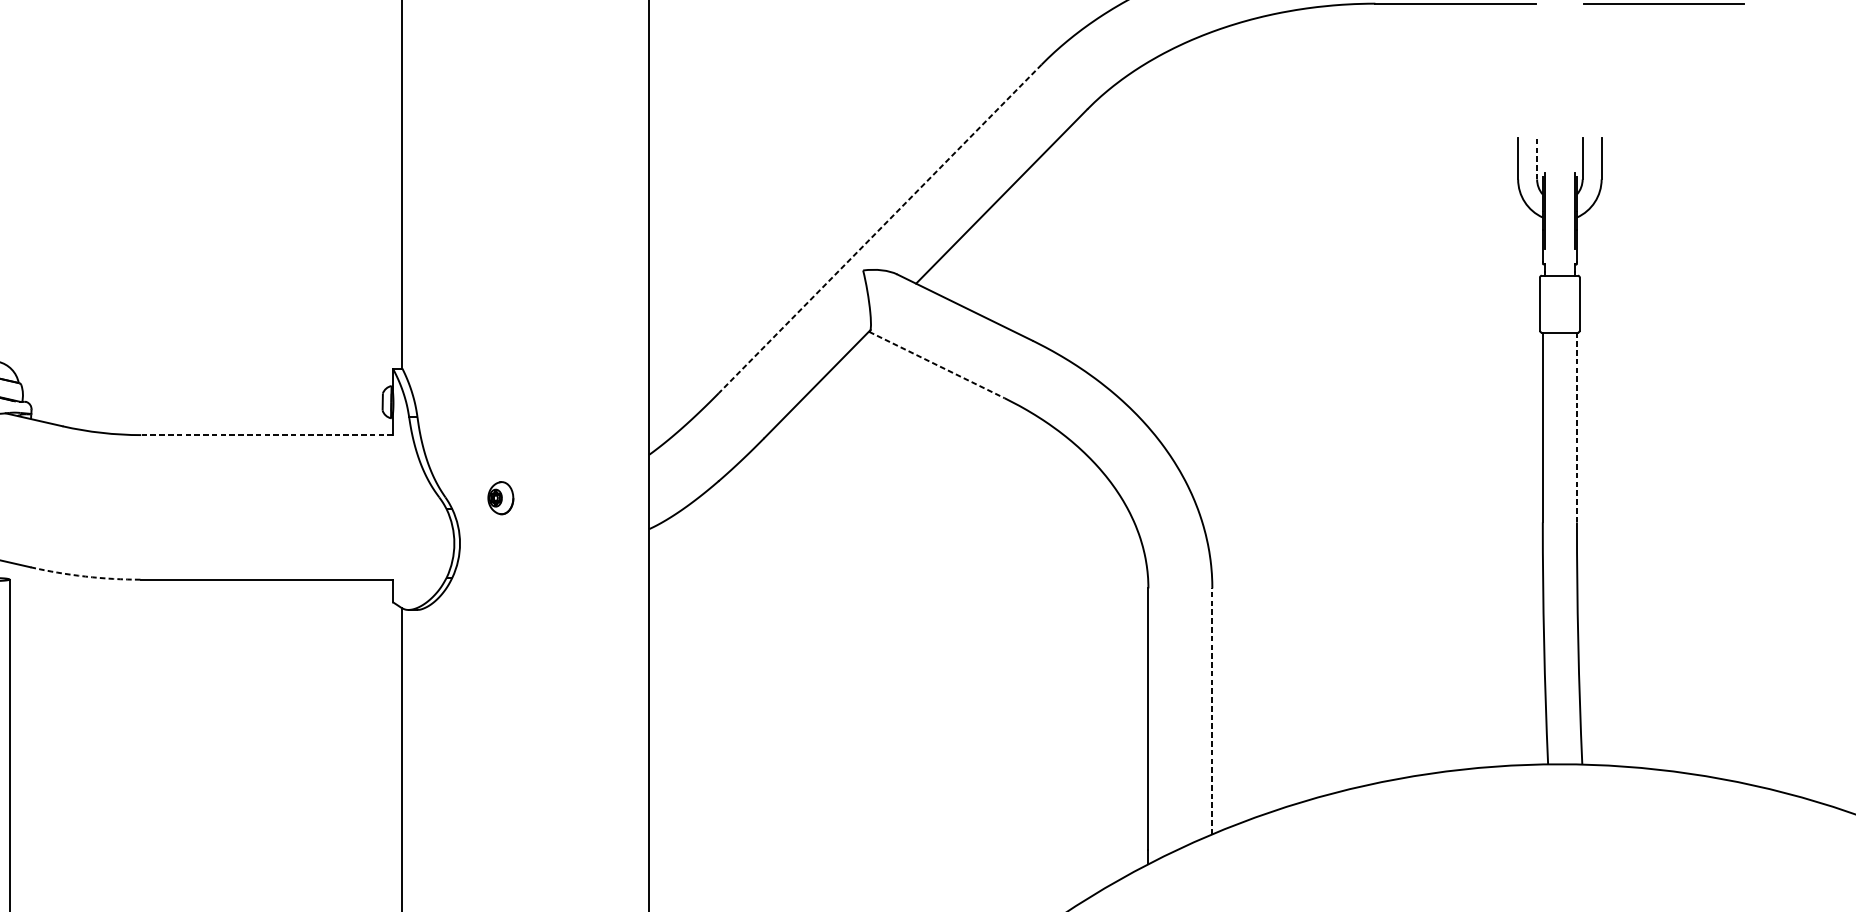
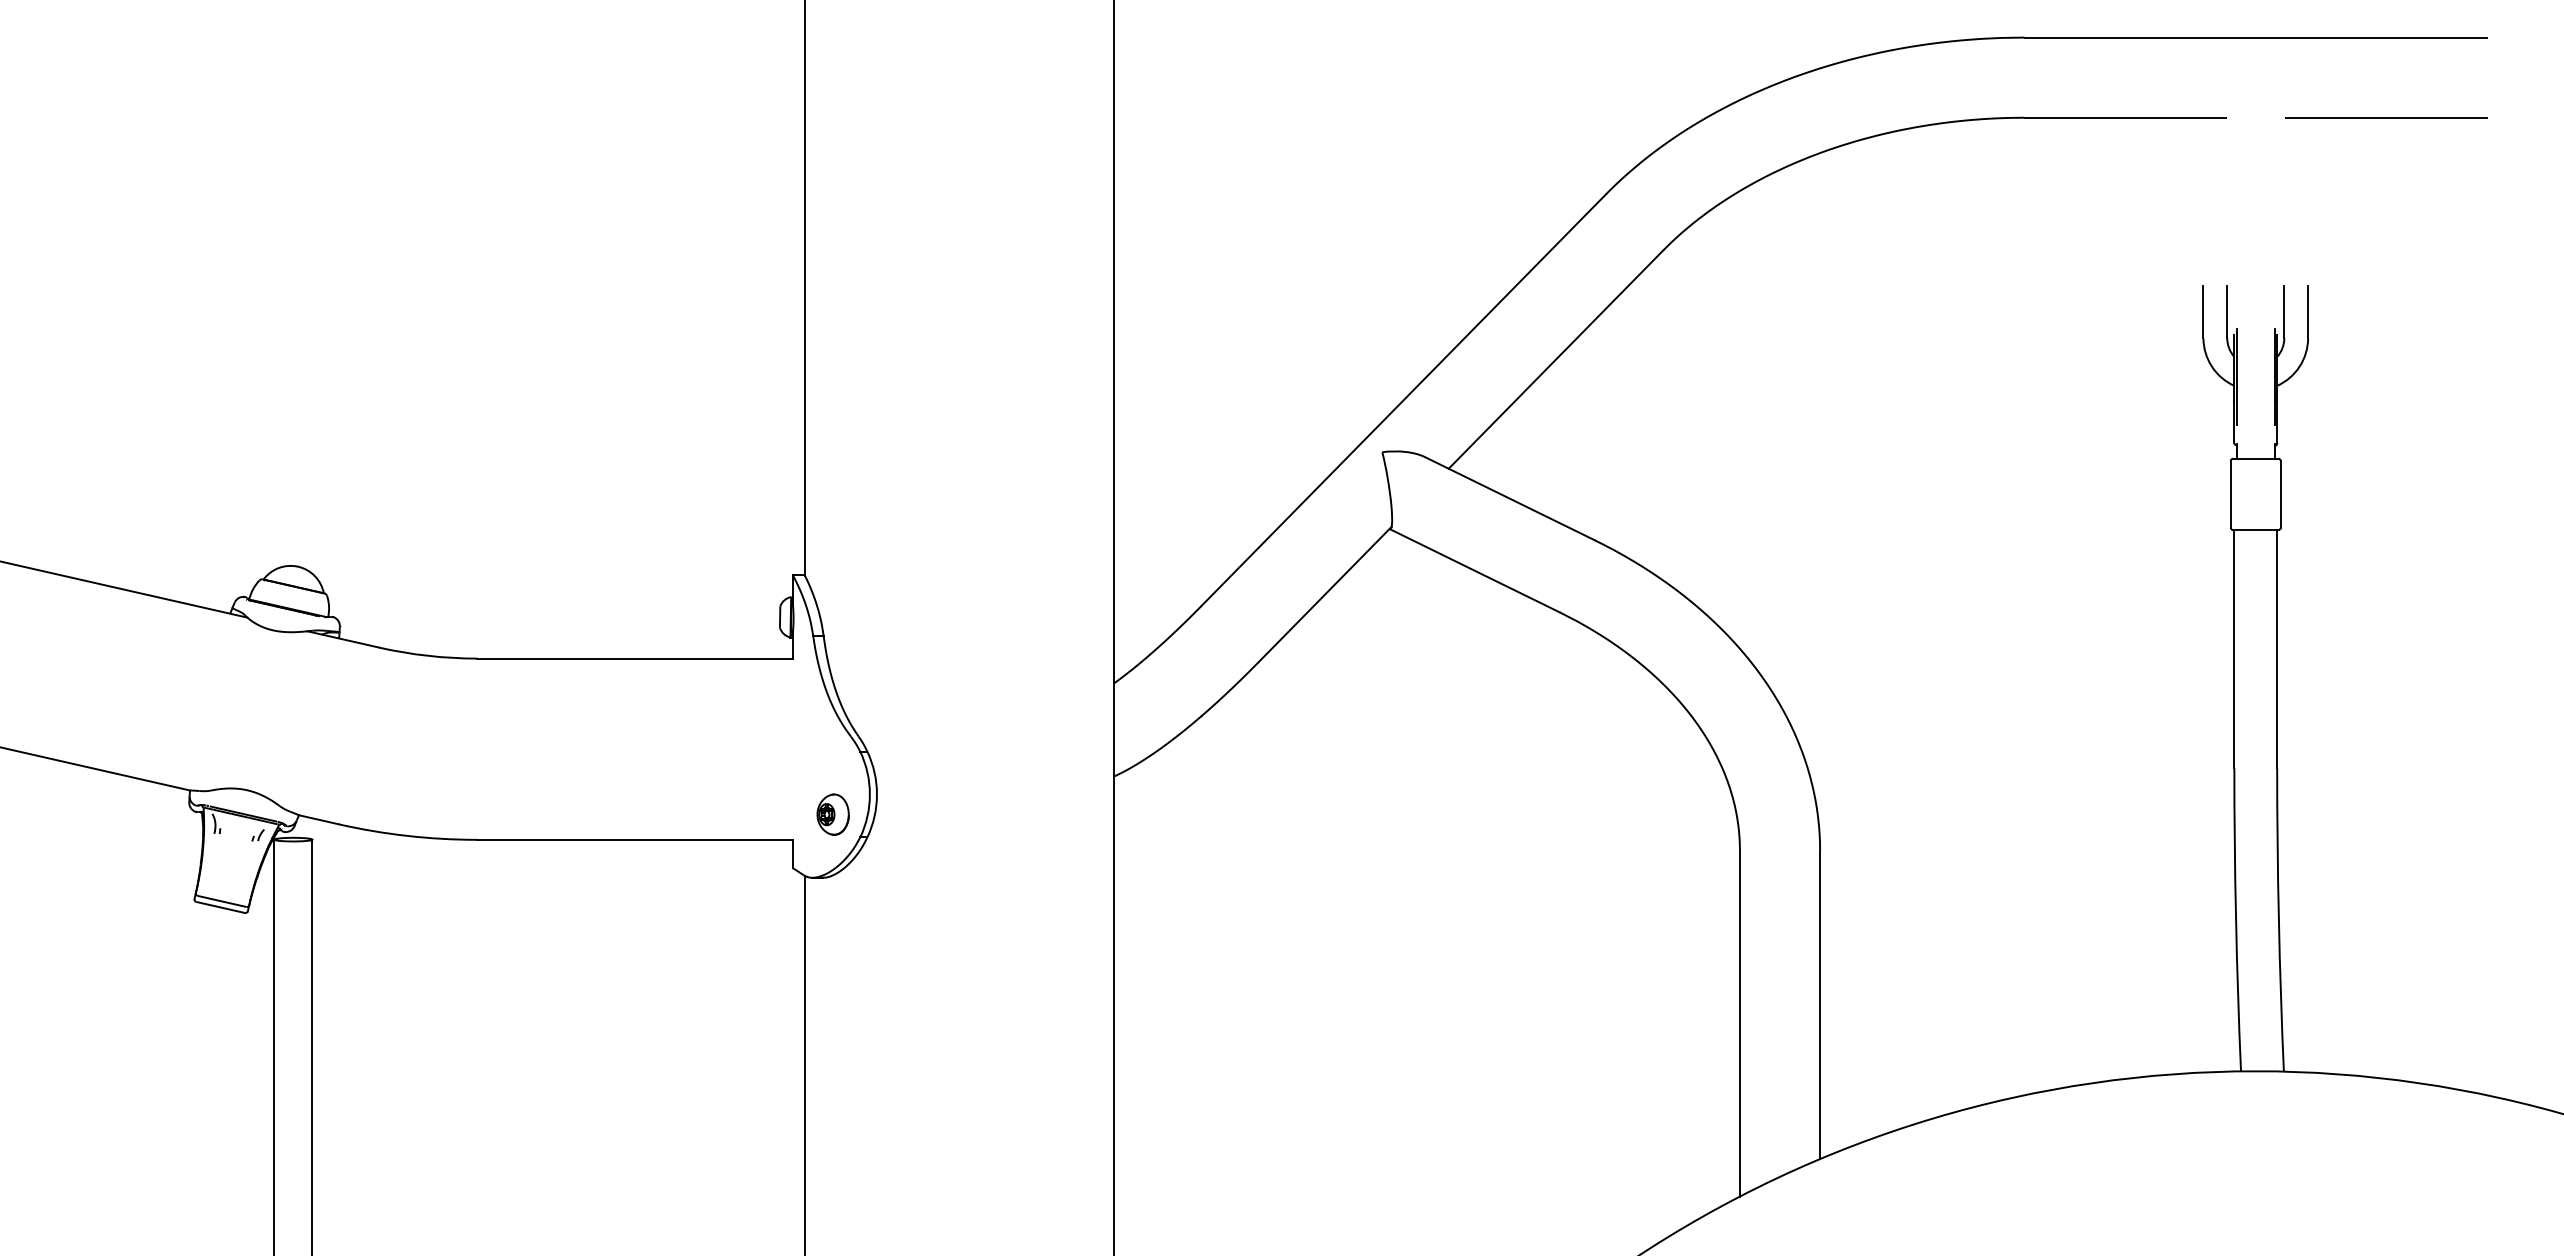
line: (1537, 158) -> (2227, 311), dashed -> solid
line: (880, 229) -> (1403, 400), dashed -> solid
line: (937, 364) -> (1475, 570), dashed -> solid
line: (1577, 427) -> (2277, 649), dashed -> solid
line: (267, 435) -> (635, 658), dashed -> solid
part: (500, 498) -> (832, 814), moved
arc: (85, 576) -> (407, 835), dashed -> solid
line: (1212, 711) -> (1820, 1004), dashed -> solid

